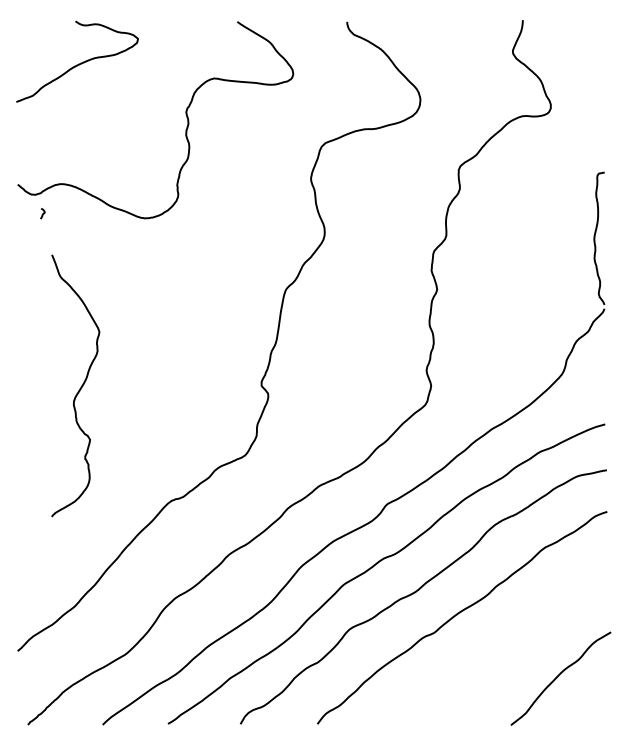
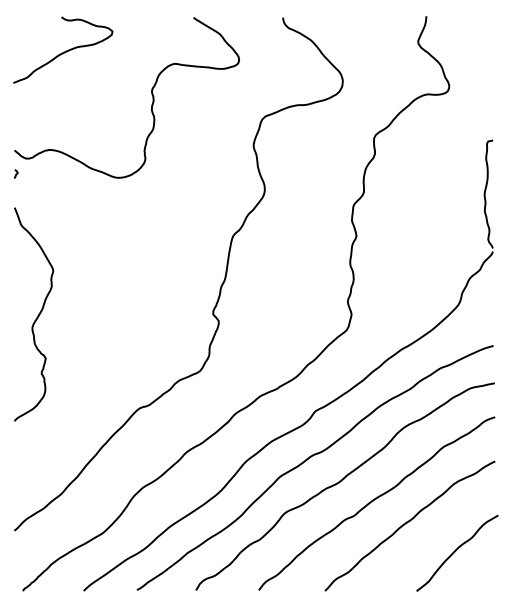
curve: (42, 213) -> (15, 173), moved
curve: (79, 388) -> (37, 316), moved
curve: (500, 641) -> (408, 522), added

